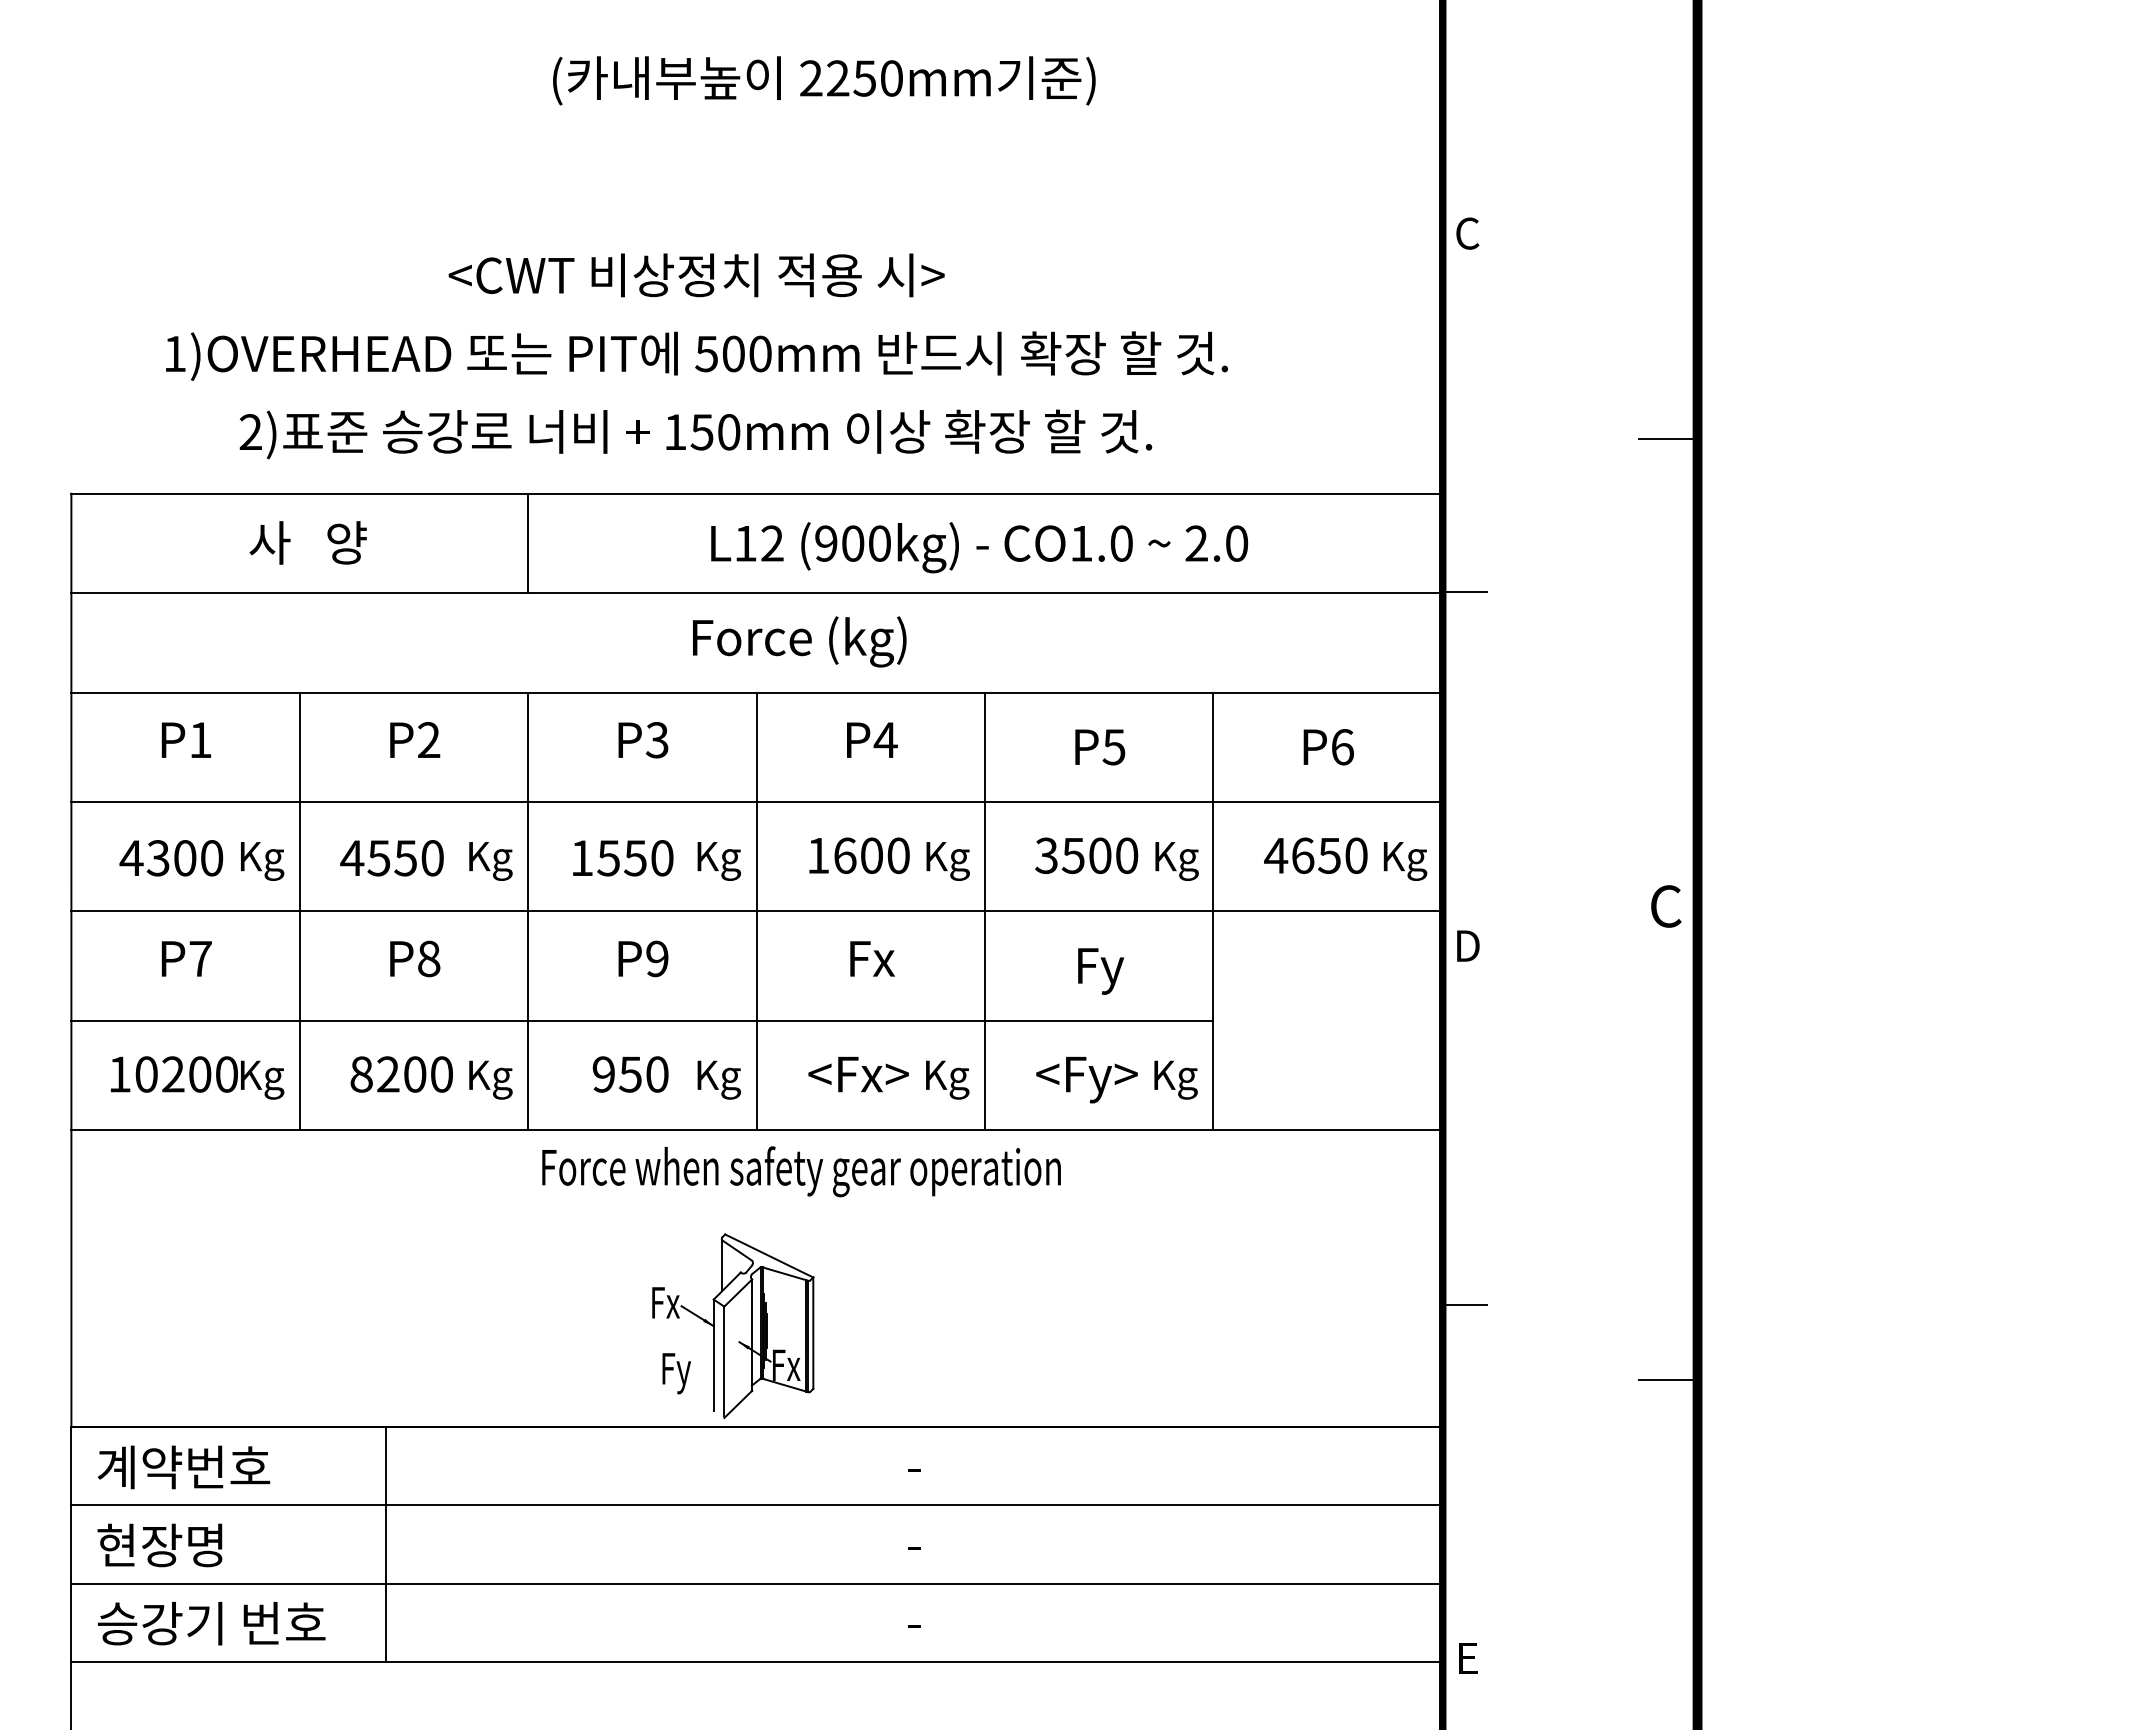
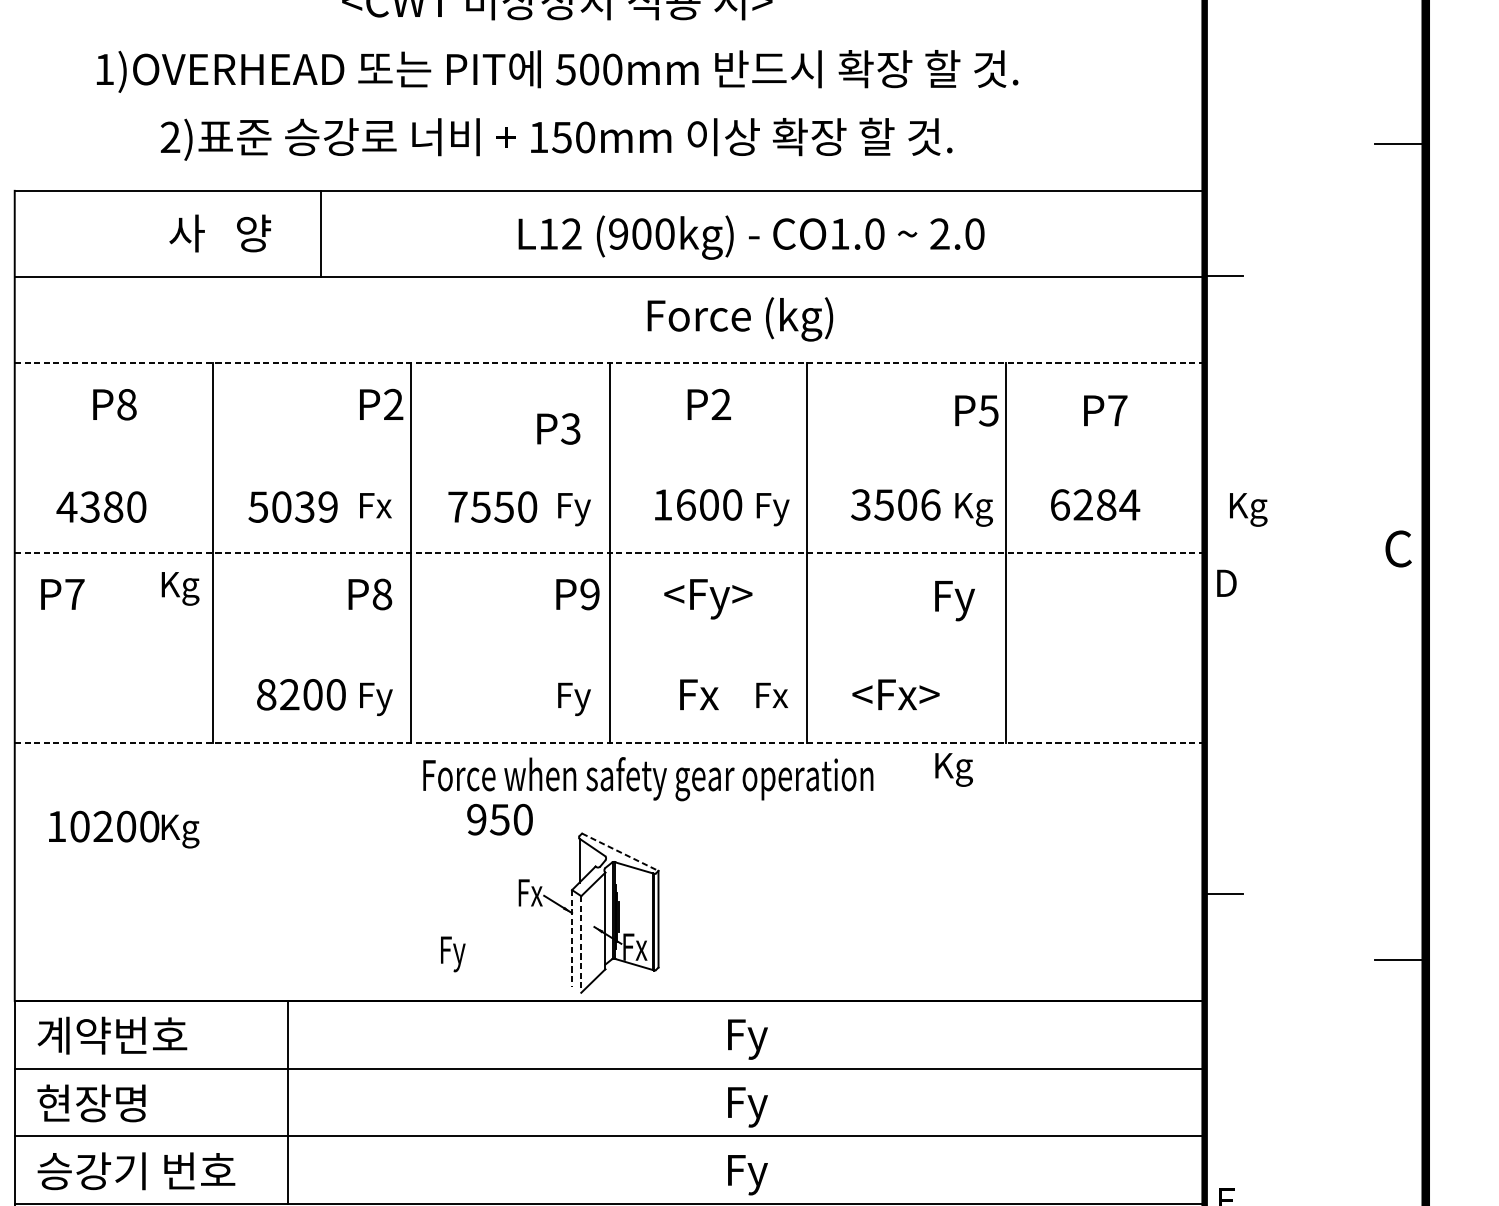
line: (528, 543) -> (321, 234), moved
text: (979, 547) -> (751, 237), moved
text: (799, 641) -> (740, 319), moved
line: (757, 692) -> (610, 363), solid -> dashed
text: (415, 739) -> (381, 404), moved
text: (885, 739) -> (721, 404), P4 -> P2
text: (200, 740) -> (126, 404), P1 -> P8
text: (643, 740) -> (558, 429), moved
text: (1100, 747) -> (977, 411), moved
text: (1342, 747) -> (1117, 411), P6 -> P7
line: (756, 801) -> (609, 457), removed
text: (1127, 855) -> (931, 504), 3500 -> 3506
text: (1316, 855) -> (1095, 504), 4650 -> 6284
text: (582, 857) -> (458, 506), 1550 -> 7550
text: (185, 858) -> (113, 507), 4300 -> 4380
text: (391, 858) -> (292, 507), 4550 -> 5039
text: (262, 861) -> (180, 588), moved
text: (492, 861) -> (380, 509), Kg -> Fx
text: (721, 861) -> (578, 509), Kg -> Fy
text: (949, 861) -> (776, 509), Kg -> Fy
text: (1405, 861) -> (1248, 509), moved
line: (757, 911) -> (610, 553), solid -> dashed
text: (186, 958) -> (62, 594), moved
text: (415, 958) -> (370, 594), moved
text: (643, 958) -> (577, 594), moved
text: (870, 964) -> (708, 599), Fx -> <Fy>
text: (1101, 971) -> (955, 601), moved
line: (642, 1020) -> (510, 647), removed
text: (858, 1073) -> (697, 693), <Fx> -> Fx
text: (630, 1074) -> (499, 819), moved
text: (197, 1077) -> (124, 829), moved
text: (492, 1079) -> (380, 699), Kg -> Fy
text: (721, 1079) -> (578, 699), Kg -> Fy
text: (949, 1079) -> (776, 699), Kg -> Fx
text: (1175, 1079) -> (953, 769), moved
text: (1086, 1080) -> (895, 699), <Fy> -> <Fx>
line: (757, 1130) -> (610, 743), solid -> dashed
line: (769, 1256) -> (620, 852), solid -> dashed
line: (713, 1355) -> (571, 938), solid -> dashed
line: (724, 1361) -> (581, 943), solid -> dashed
text: (676, 1373) -> (453, 954), moved
text: (916, 1471) -> (748, 1039), - -> Fy
text: (916, 1549) -> (748, 1106), - -> Fy
text: (916, 1628) -> (748, 1175), - -> Fy

